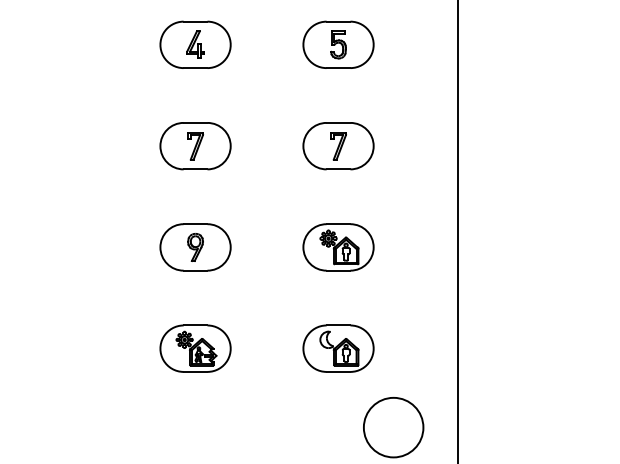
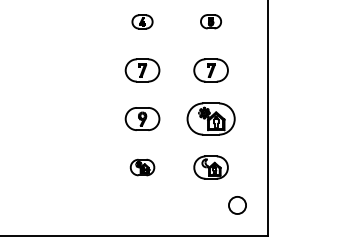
part: (195, 43) -> (142, 21), size x0.6
part: (337, 43) -> (210, 21), size x0.6
part: (337, 246) -> (210, 118), size x1.4
part: (195, 348) -> (142, 167), size x0.7
circle: (393, 427) -> (237, 205), size x0.6

